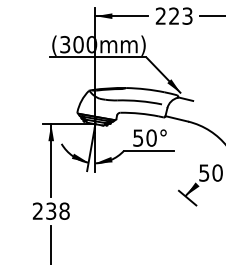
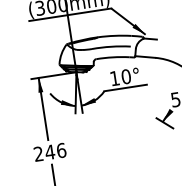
text: (138, 137) -> (115, 77), 50° -> 10°
text: (57, 210) -> (55, 150), 238 -> 246

